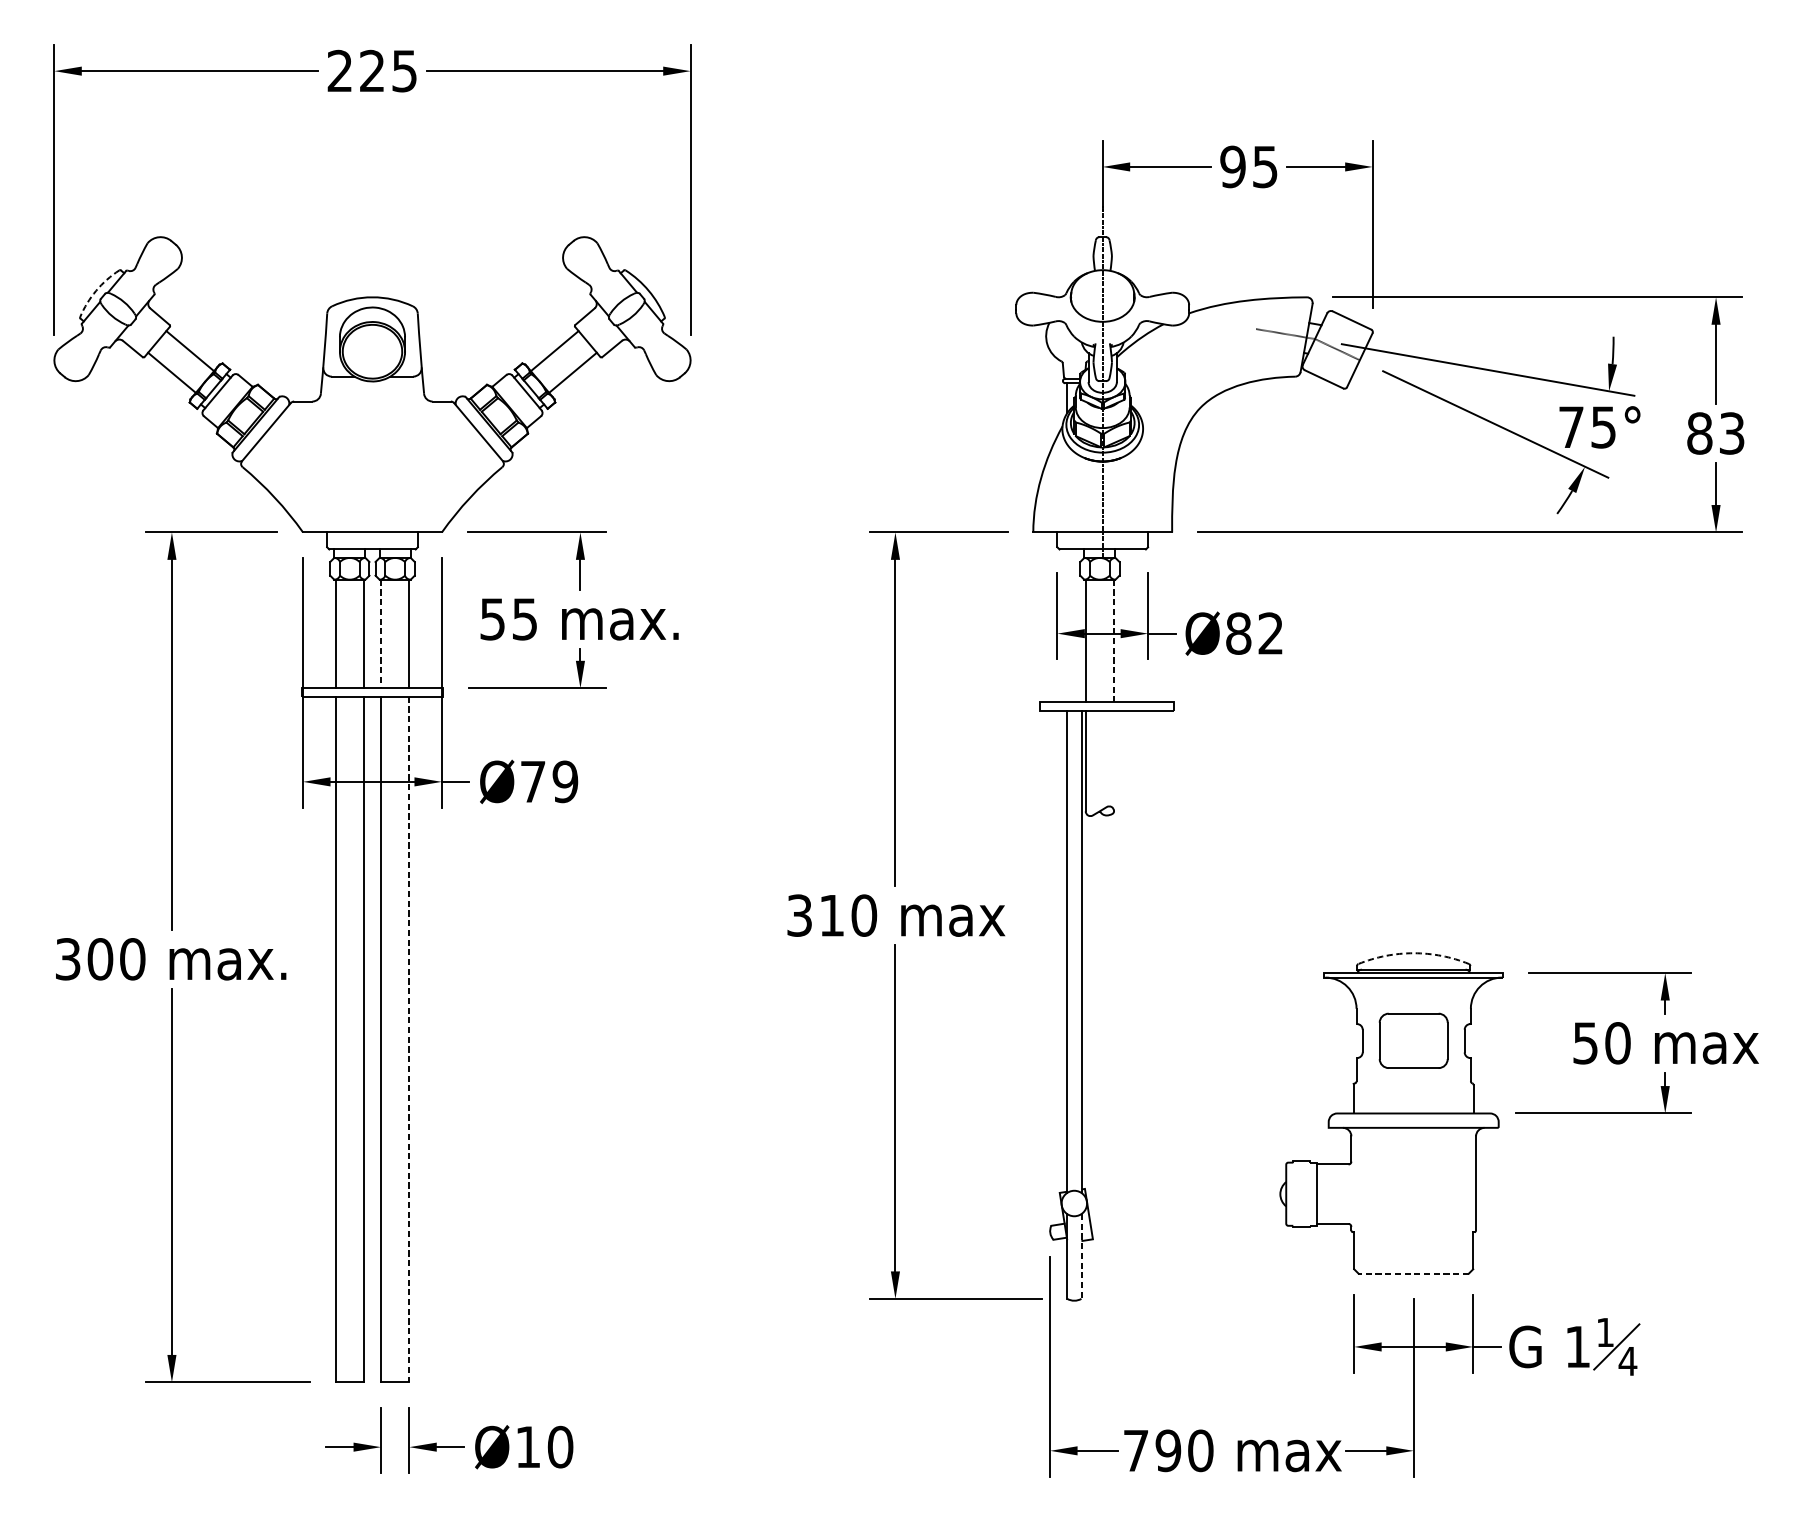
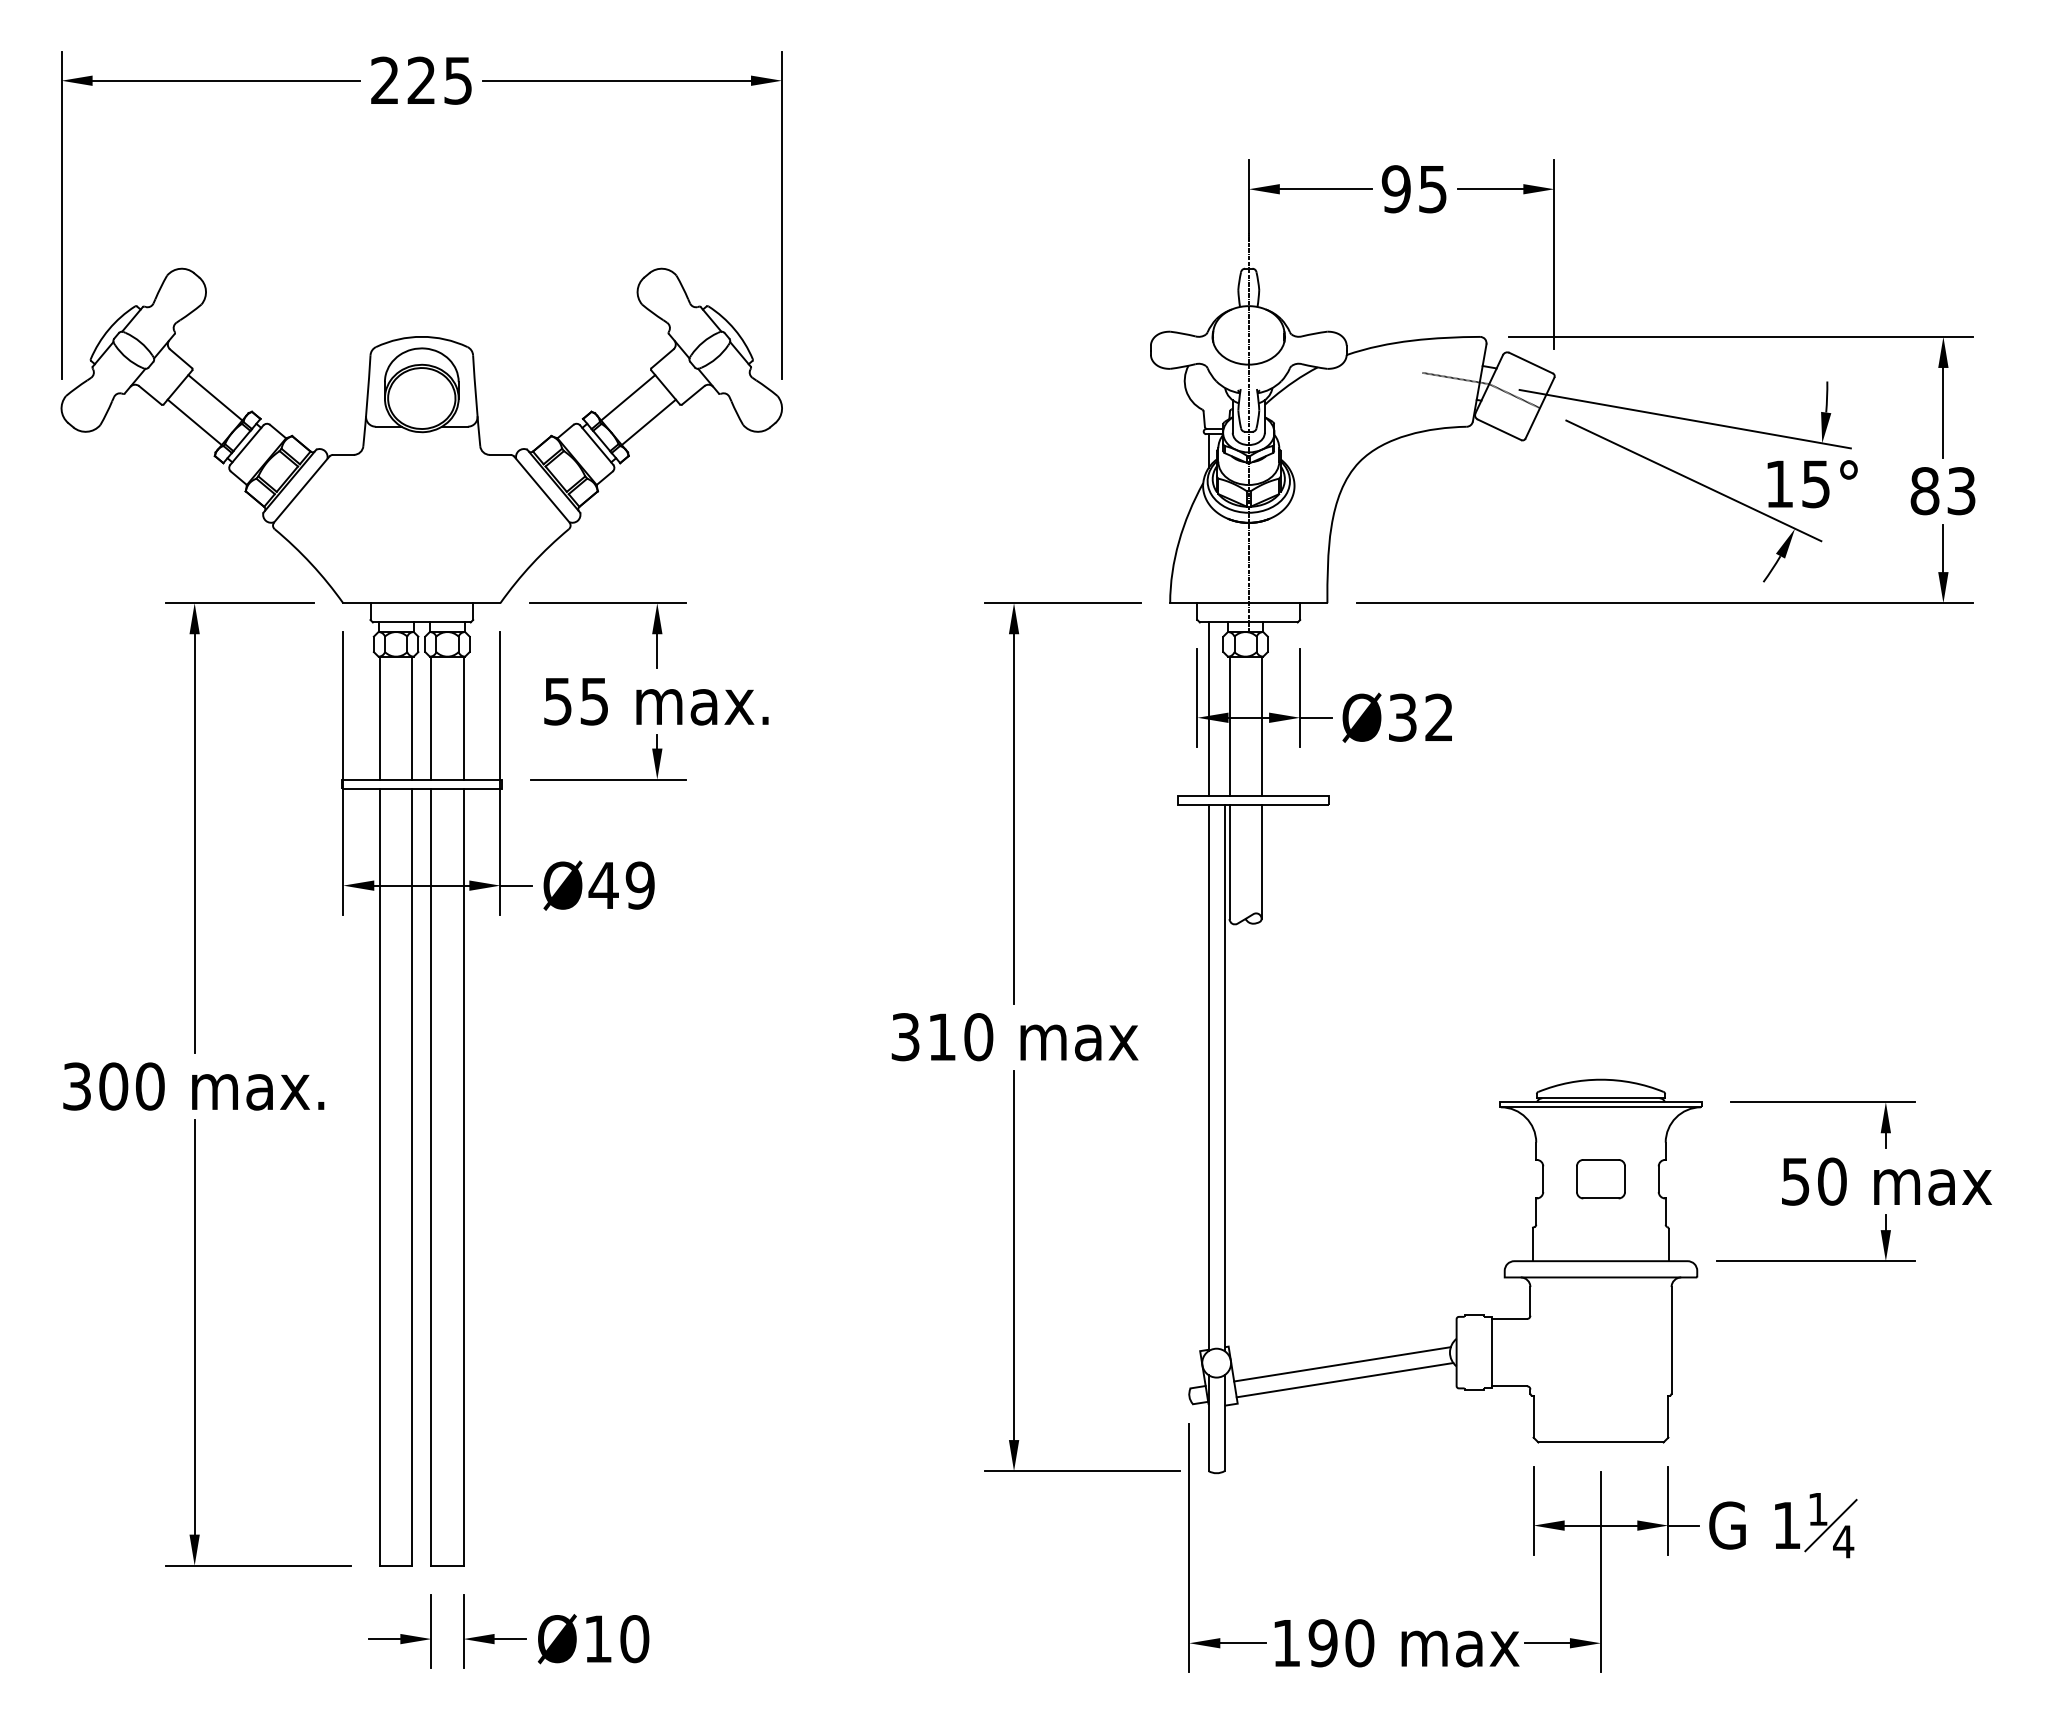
arc: (95, 290) -> (108, 329), dashed -> solid
text: (1571, 426) -> (1779, 483), 75° -> 15°
line: (1067, 625) -> (1208, 708), added
text: (1238, 633) -> (1402, 717), Ø82 -> Ø32
line: (381, 634) -> (431, 718), dashed -> solid
line: (1113, 641) -> (1261, 726), dashed -> solid
line: (1113, 760) -> (1261, 861), added
text: (532, 781) -> (603, 885), Ø79 -> Ø49
arc: (1413, 953) -> (1600, 1079), dashed -> solid
line: (409, 1039) -> (463, 1177), dashed -> solid
part: (1413, 1041) -> (1600, 1179), size x0.62
line: (1185, 1204) -> (1342, 1364), added
line: (1187, 1218) -> (1344, 1380), added
line: (1081, 1256) -> (1224, 1423), dashed -> solid
line: (1413, 1273) -> (1600, 1442), dashed -> solid
text: (1136, 1451) -> (1286, 1643), 790 -> 190

